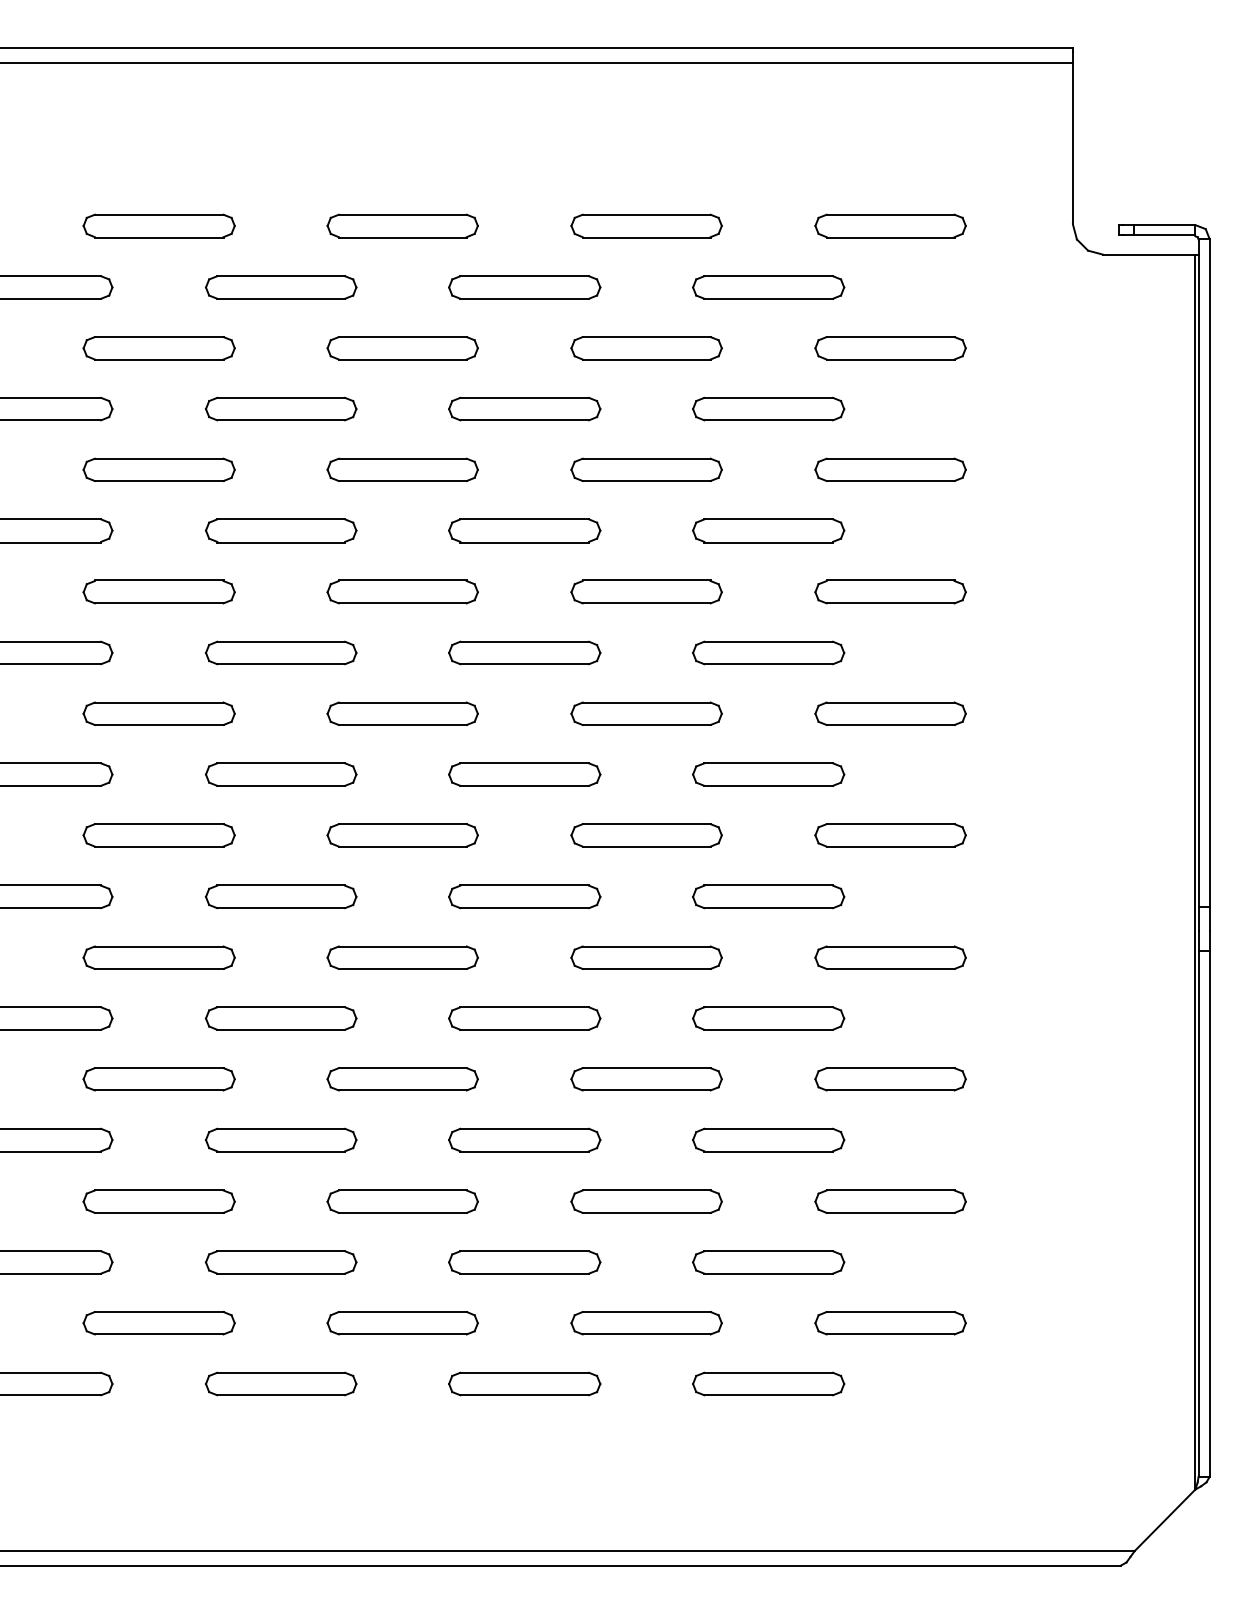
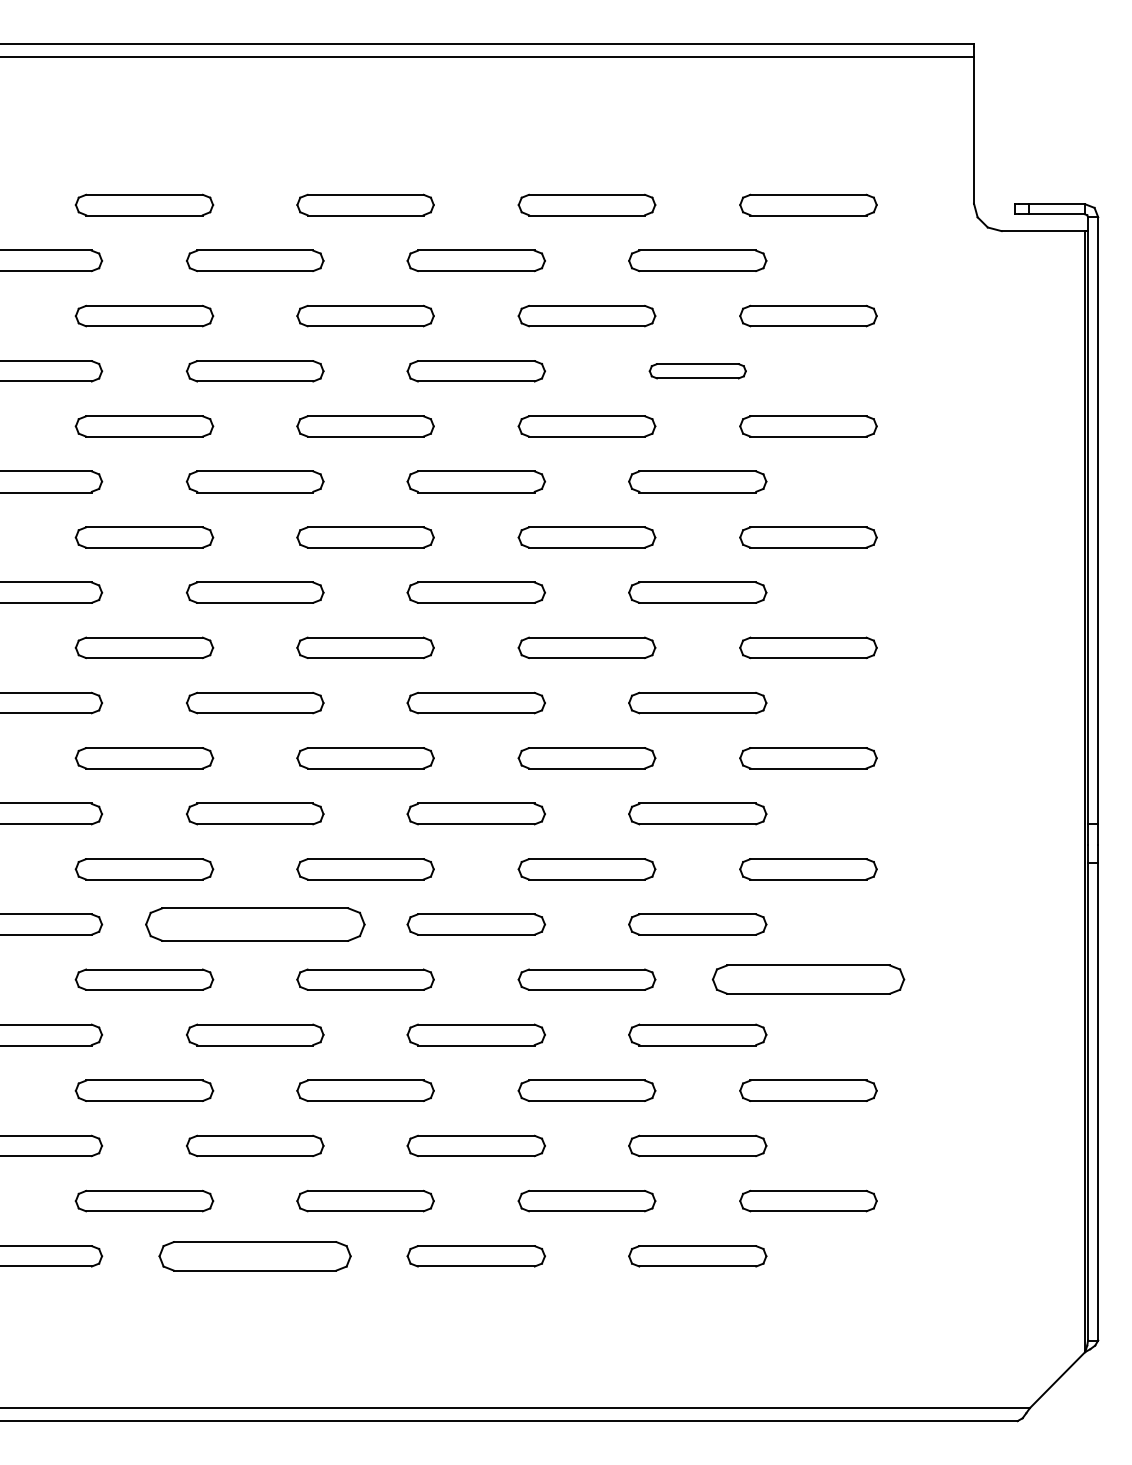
part: (768, 408) -> (697, 370), size x0.7
part: (280, 1018) -> (254, 924), size x1.6
part: (890, 1079) -> (808, 979), size x1.4
part: (281, 1383) -> (255, 1255), size x1.4

